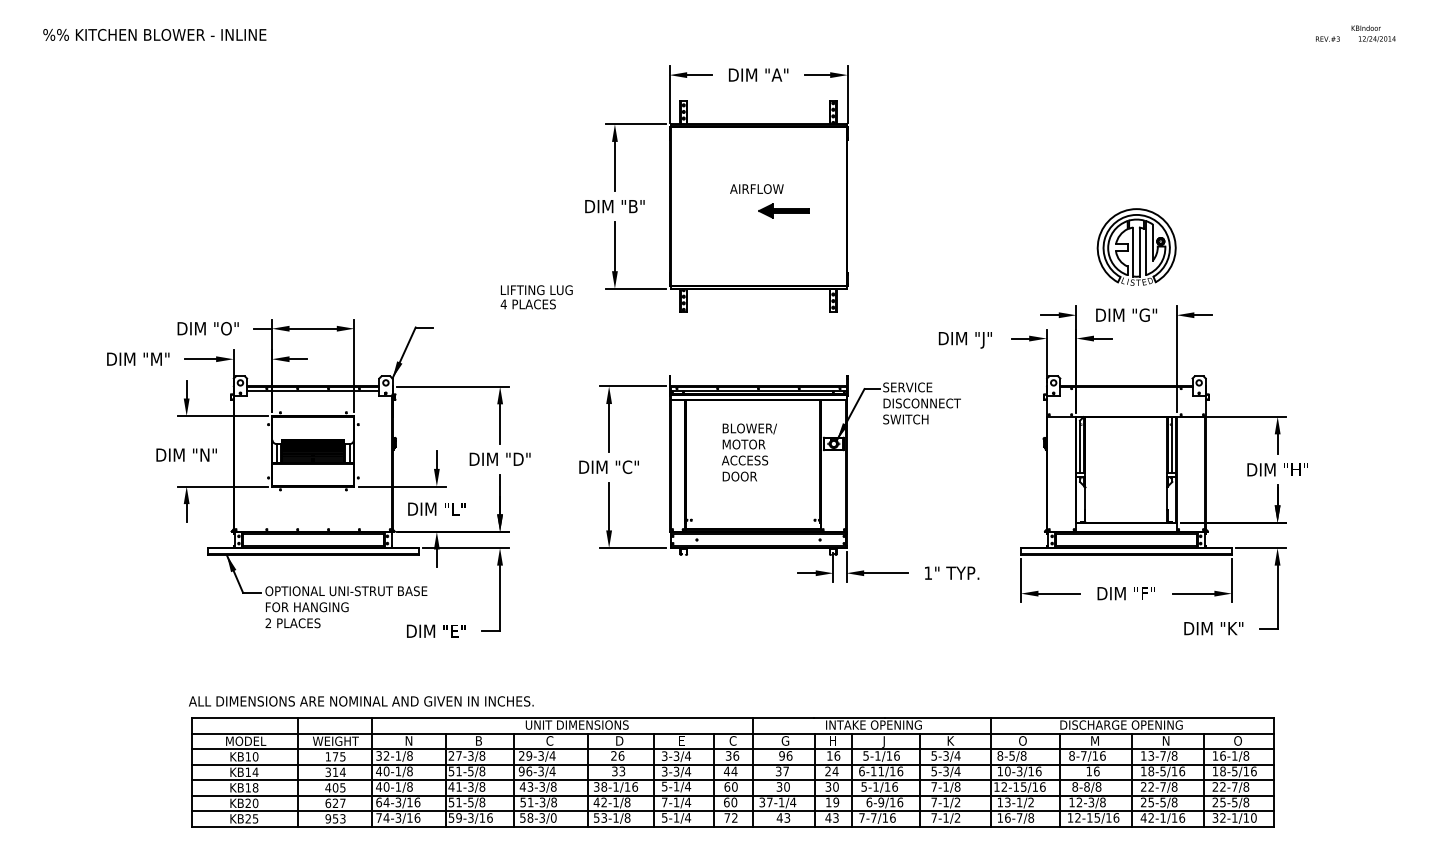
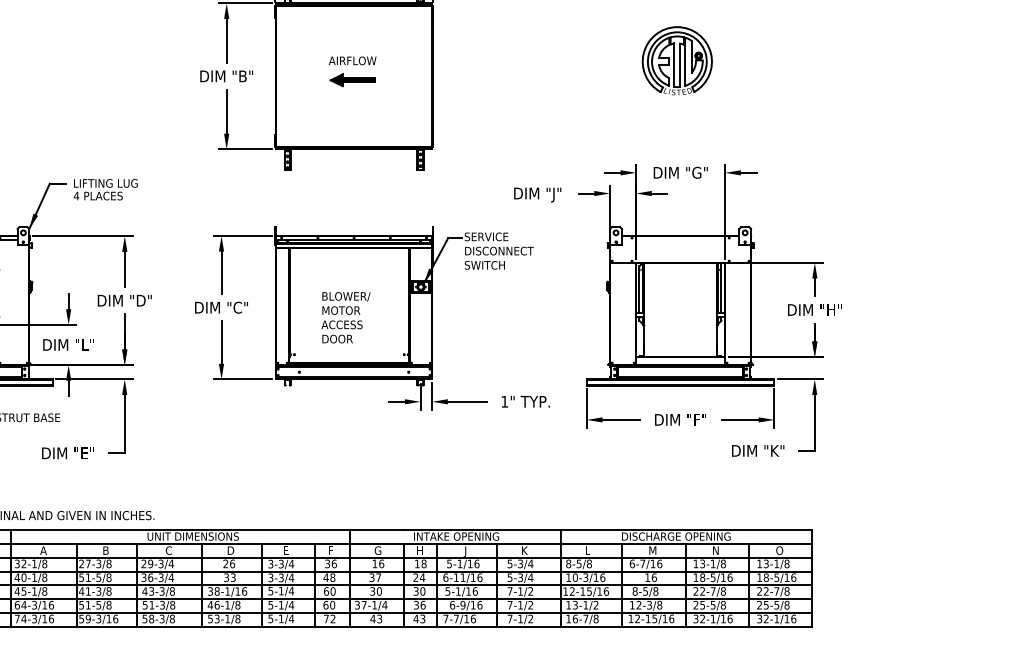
part: (783, 210) -> (352, 79), moved
part: (1136, 246) -> (677, 60), moved
text: (536, 297) -> (105, 189), moved
text: (749, 452) -> (346, 317), moved
text: (408, 740) -> (43, 550), N -> A
text: (732, 740) -> (331, 550), C -> F
text: (1022, 740) -> (588, 550), O -> L
text: (781, 755) -> (374, 563), 96 -> 16
text: (837, 755) -> (424, 563), 16 -> 18
text: (1071, 755) -> (631, 563), 8-7/16 -> 6-7/16
text: (1162, 755) -> (712, 563), 13-7/8 -> 13-1/8
text: (1222, 755) -> (765, 563), 16-1/8 -> 13-1/8
text: (521, 771) -> (143, 577), 96-3/4 -> 36-3/4
text: (734, 771) -> (332, 577), 44 -> 48
text: (386, 786) -> (23, 591), 40-1/8 -> 45-1/8
text: (957, 786) -> (530, 591), 7-1/8 -> 7-1/2
text: (1086, 786) -> (645, 591), 8-8/8 -> 8-5/8
text: (604, 802) -> (217, 605), 42-1/8 -> 46-1/8
text: (664, 802) -> (270, 605), 7-1/4 -> 5-1/4
text: (832, 802) -> (419, 605), 19 -> 36
text: (553, 817) -> (172, 618), 58-3/0 -> 58-3/8
text: (1143, 817) -> (695, 618), 42-1/16 -> 32-1/16
text: (1253, 817) -> (793, 618), 32-1/10 -> 32-1/16

